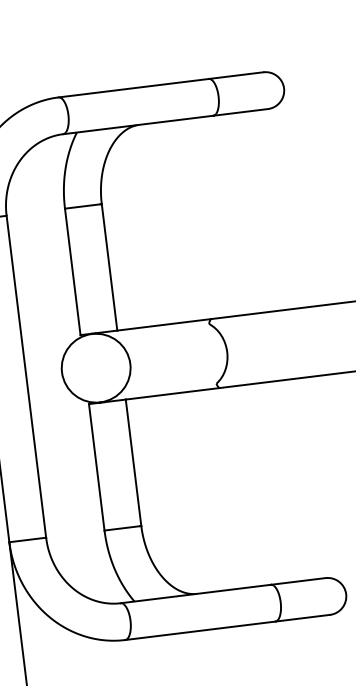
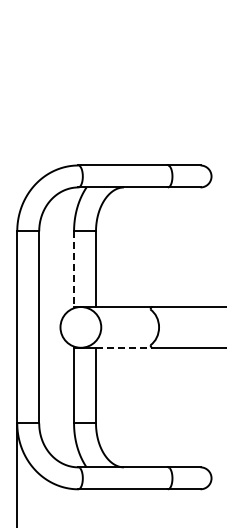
line: (73, 272) -> (74, 269), solid -> dashed
line: (173, 392) -> (124, 347), solid -> dashed

